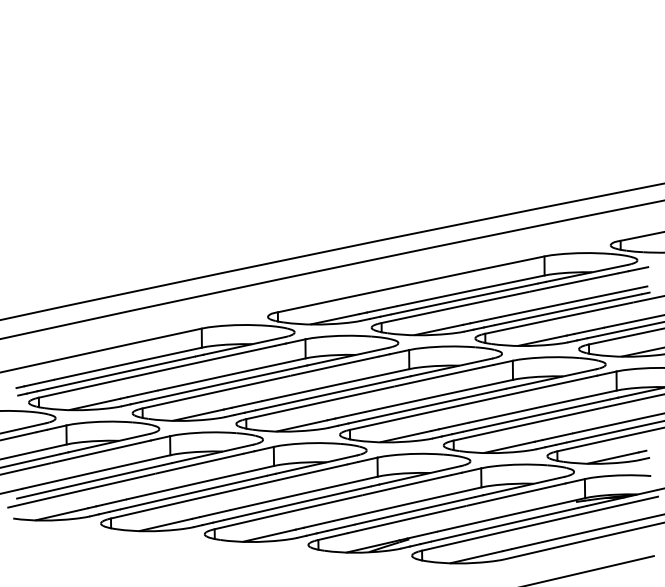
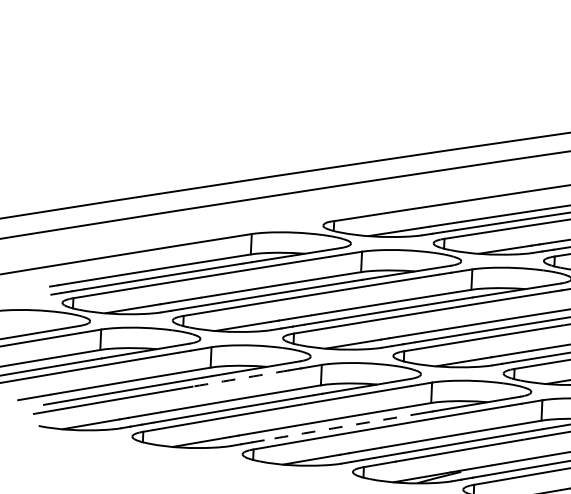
arc: (199, 463) -> (241, 378), solid -> dashed
arc: (297, 503) -> (343, 426), solid -> dashed

